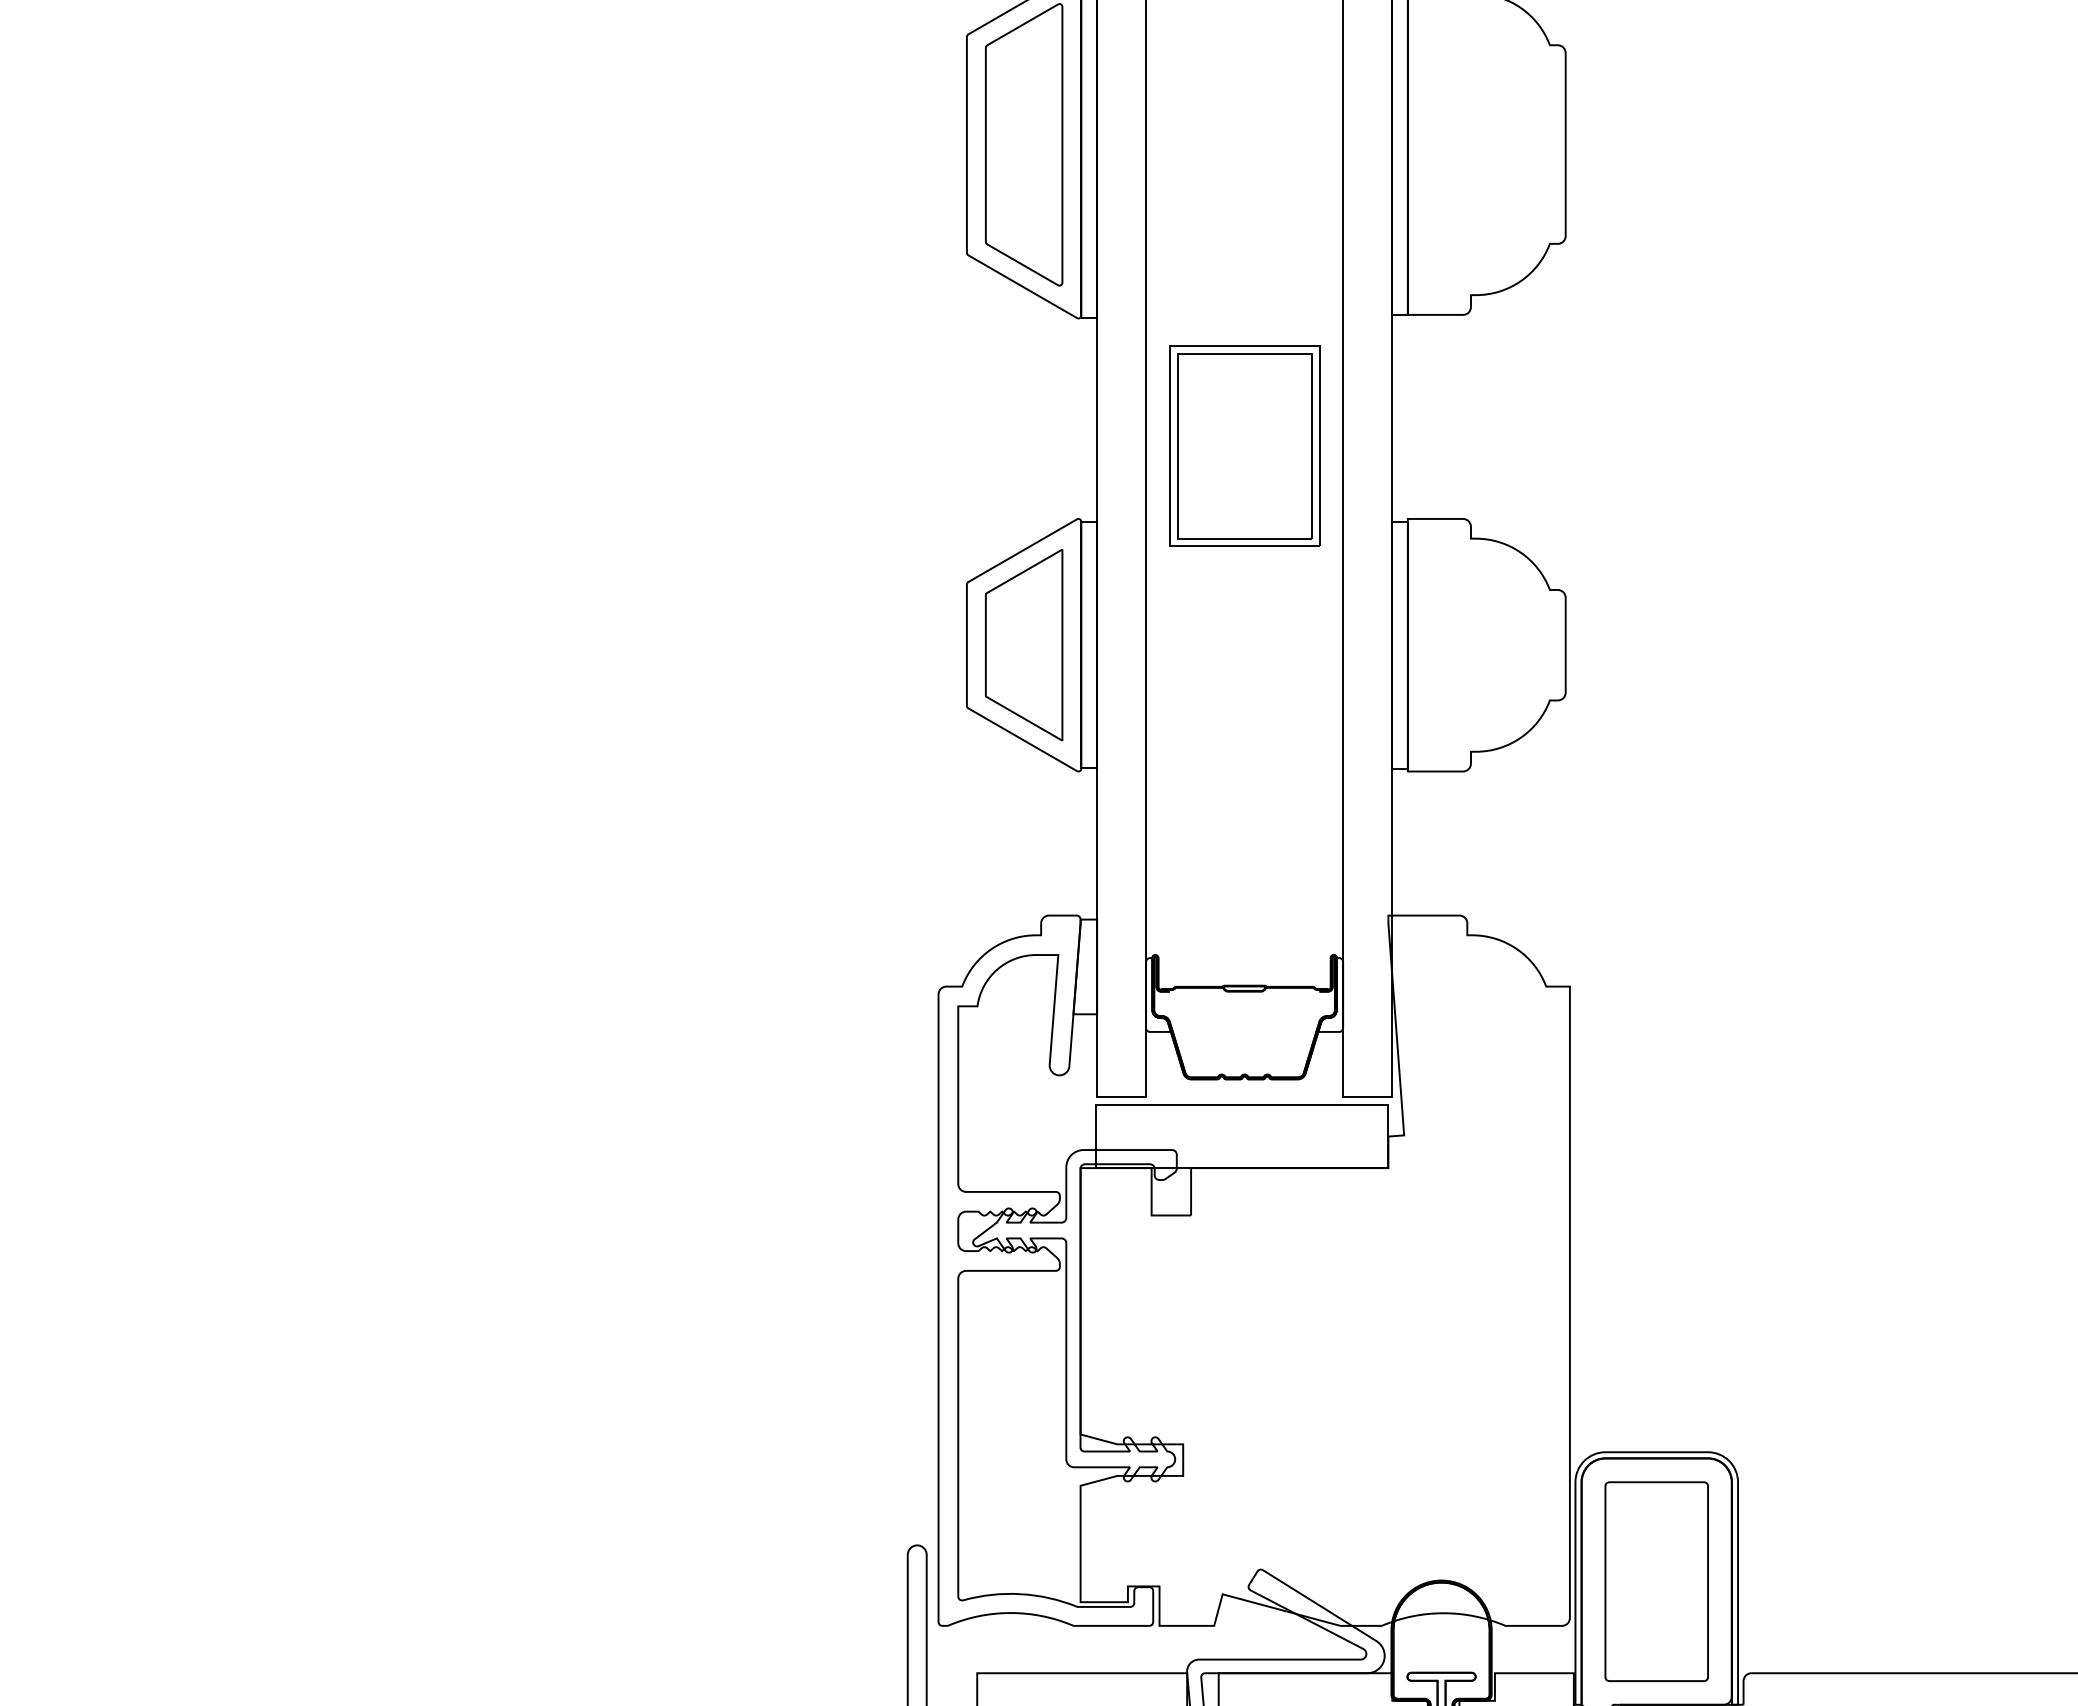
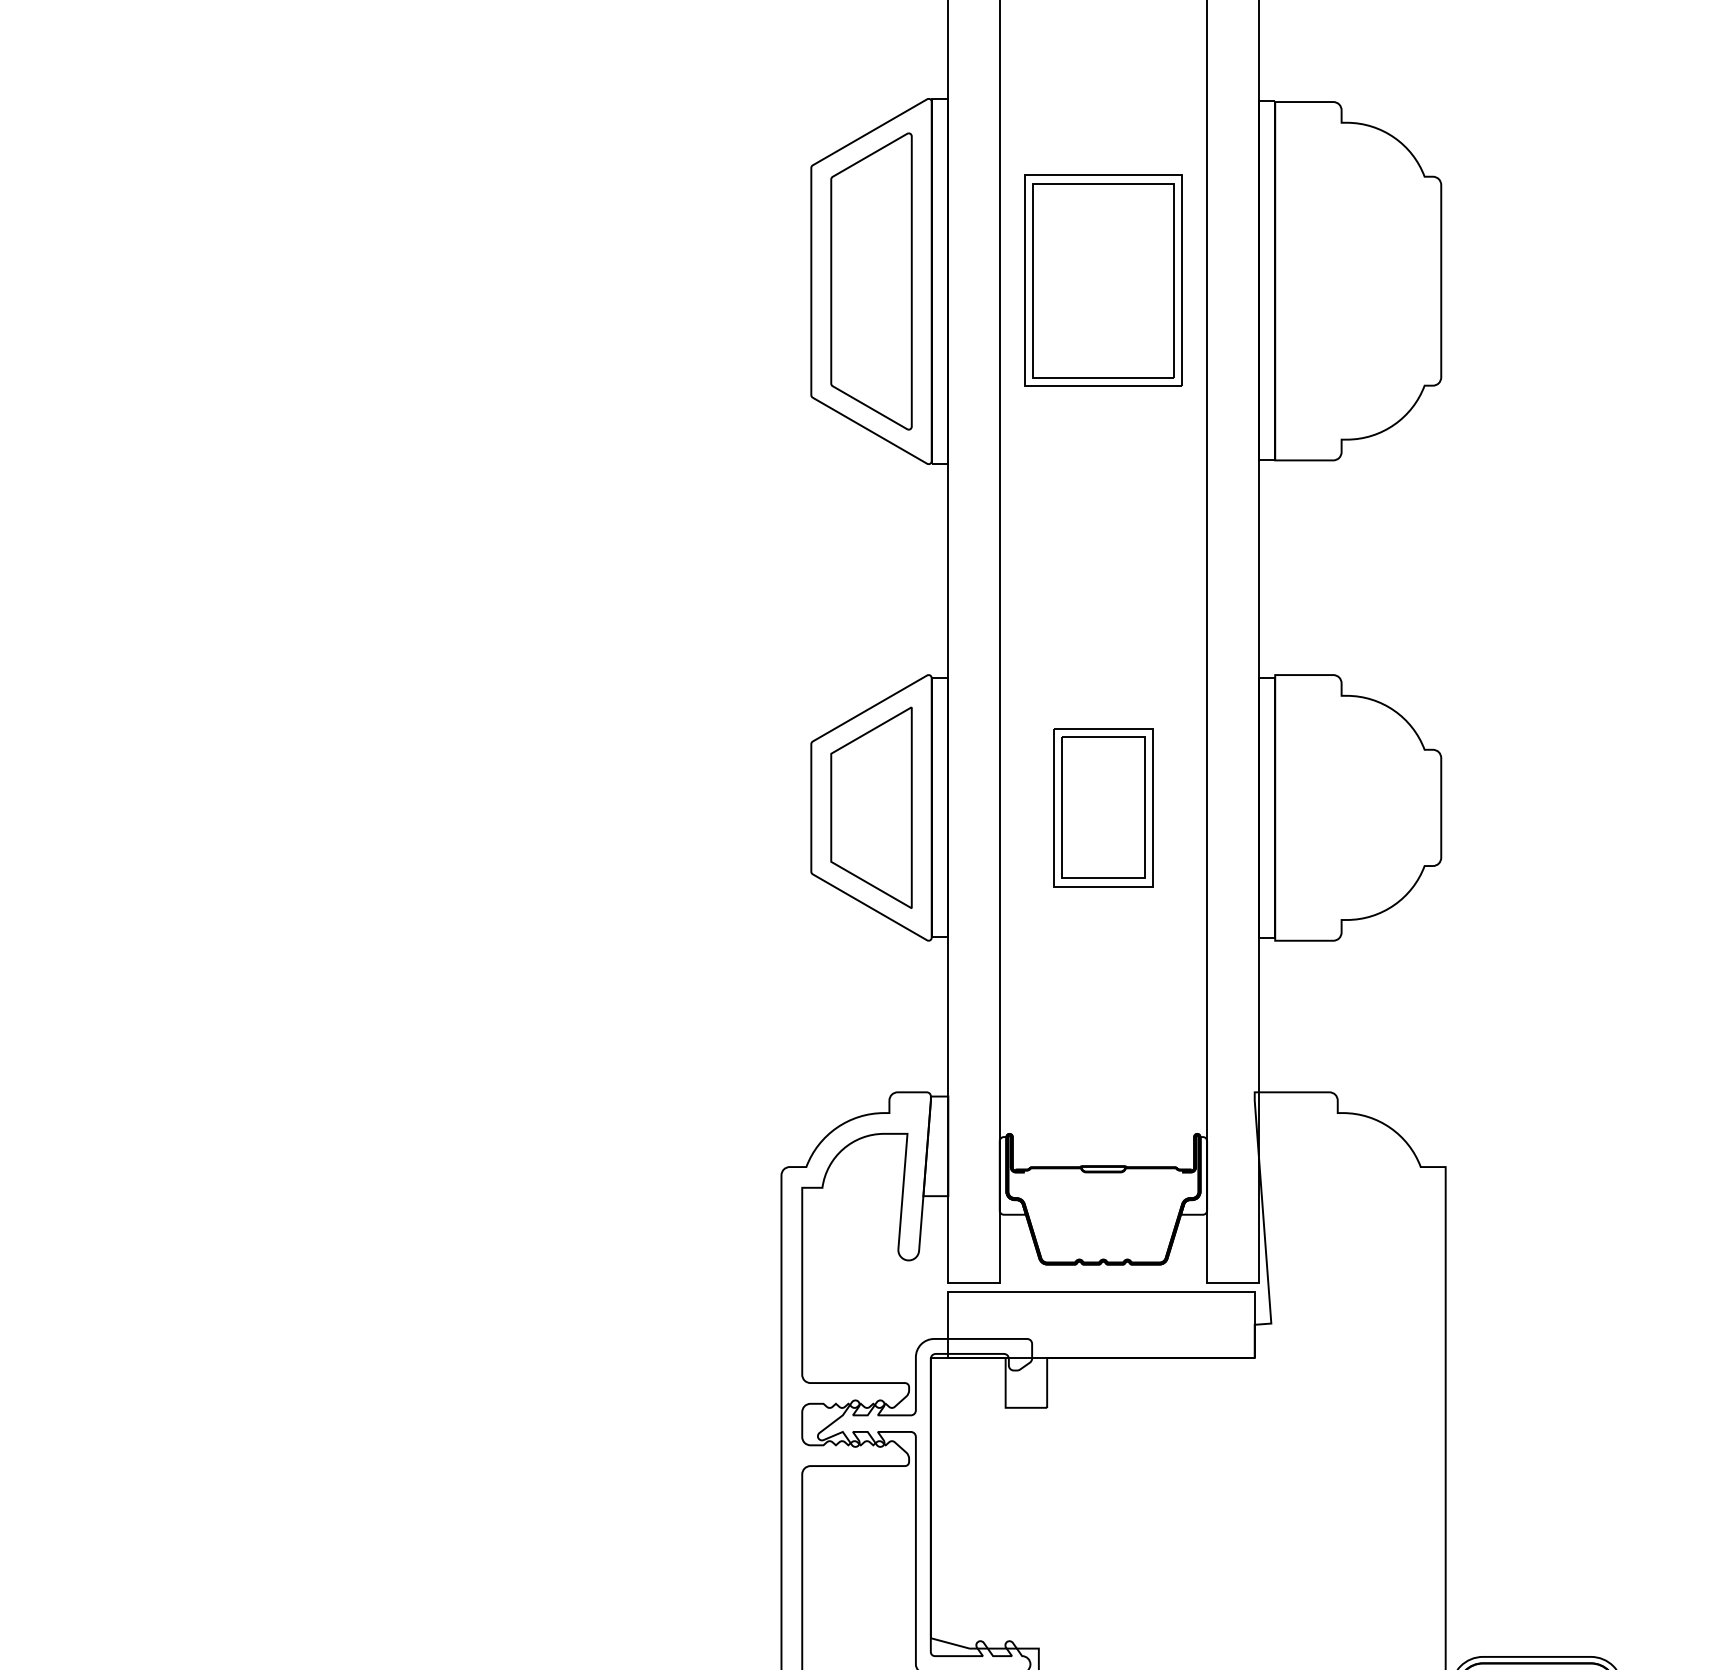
part: (1244, 445) -> (1103, 280), moved
part: (1244, 644) -> (1103, 807), added

